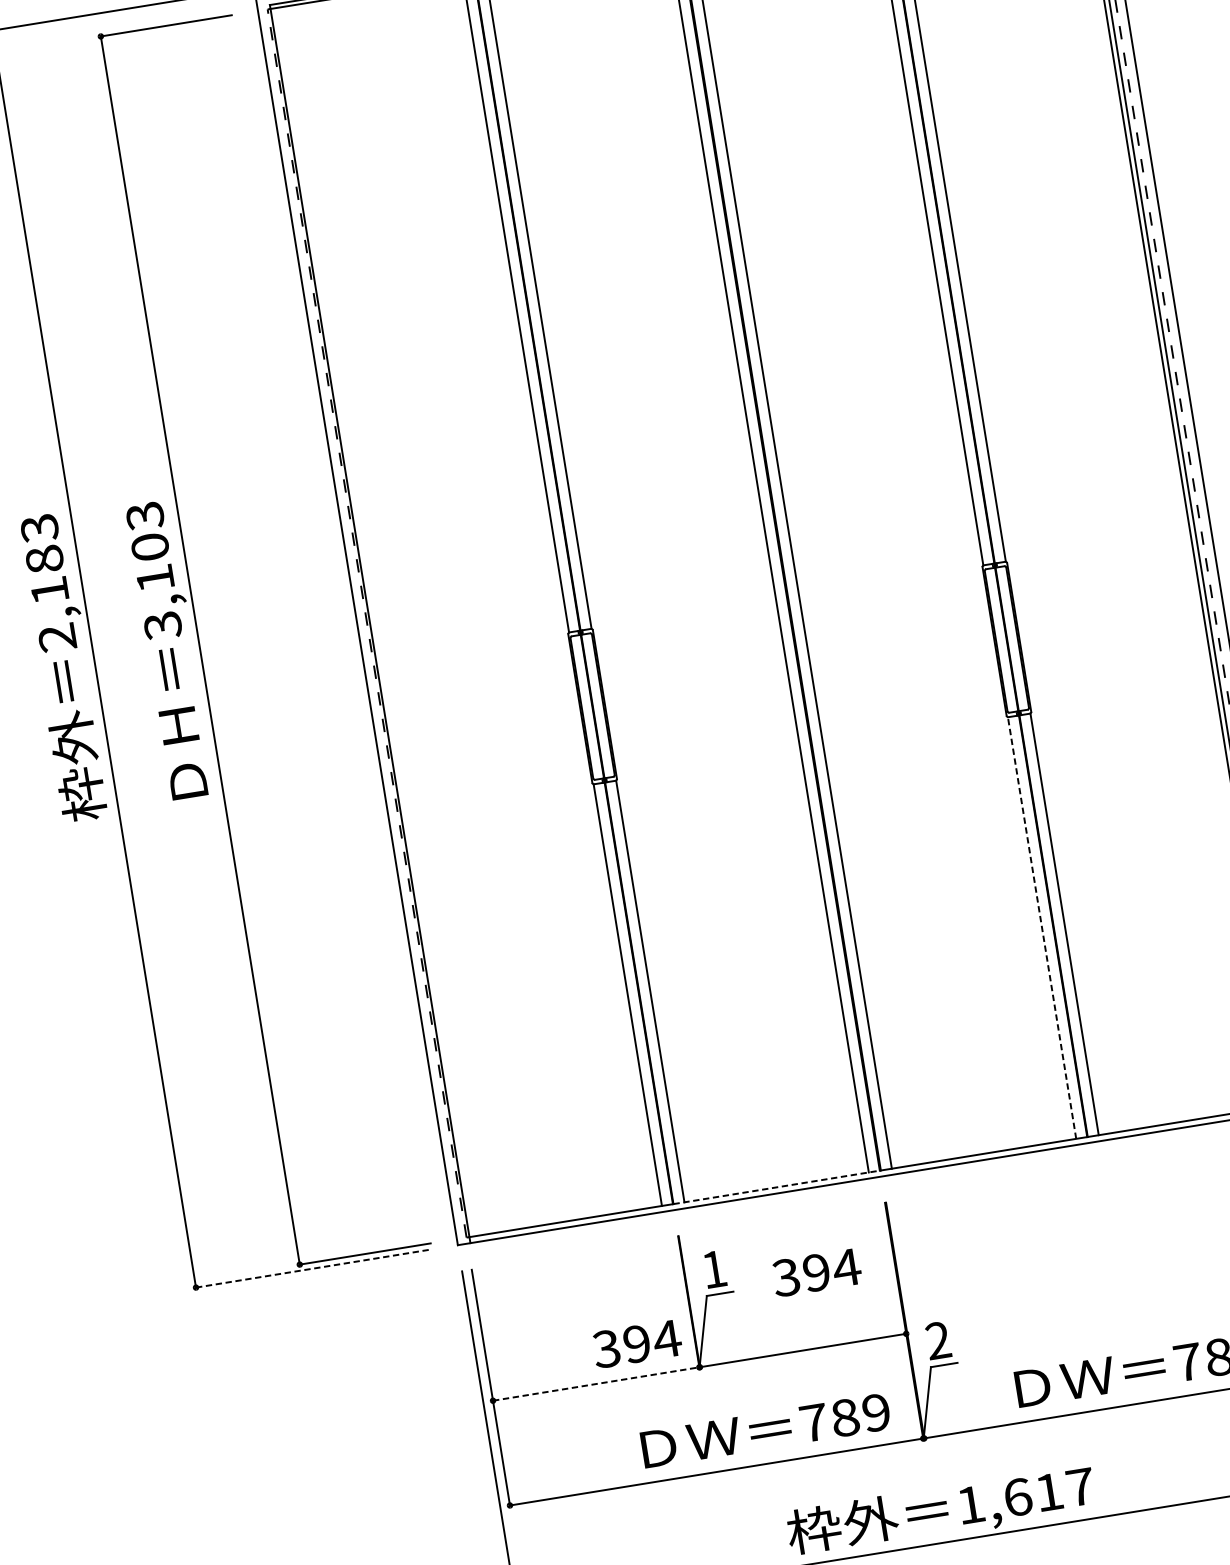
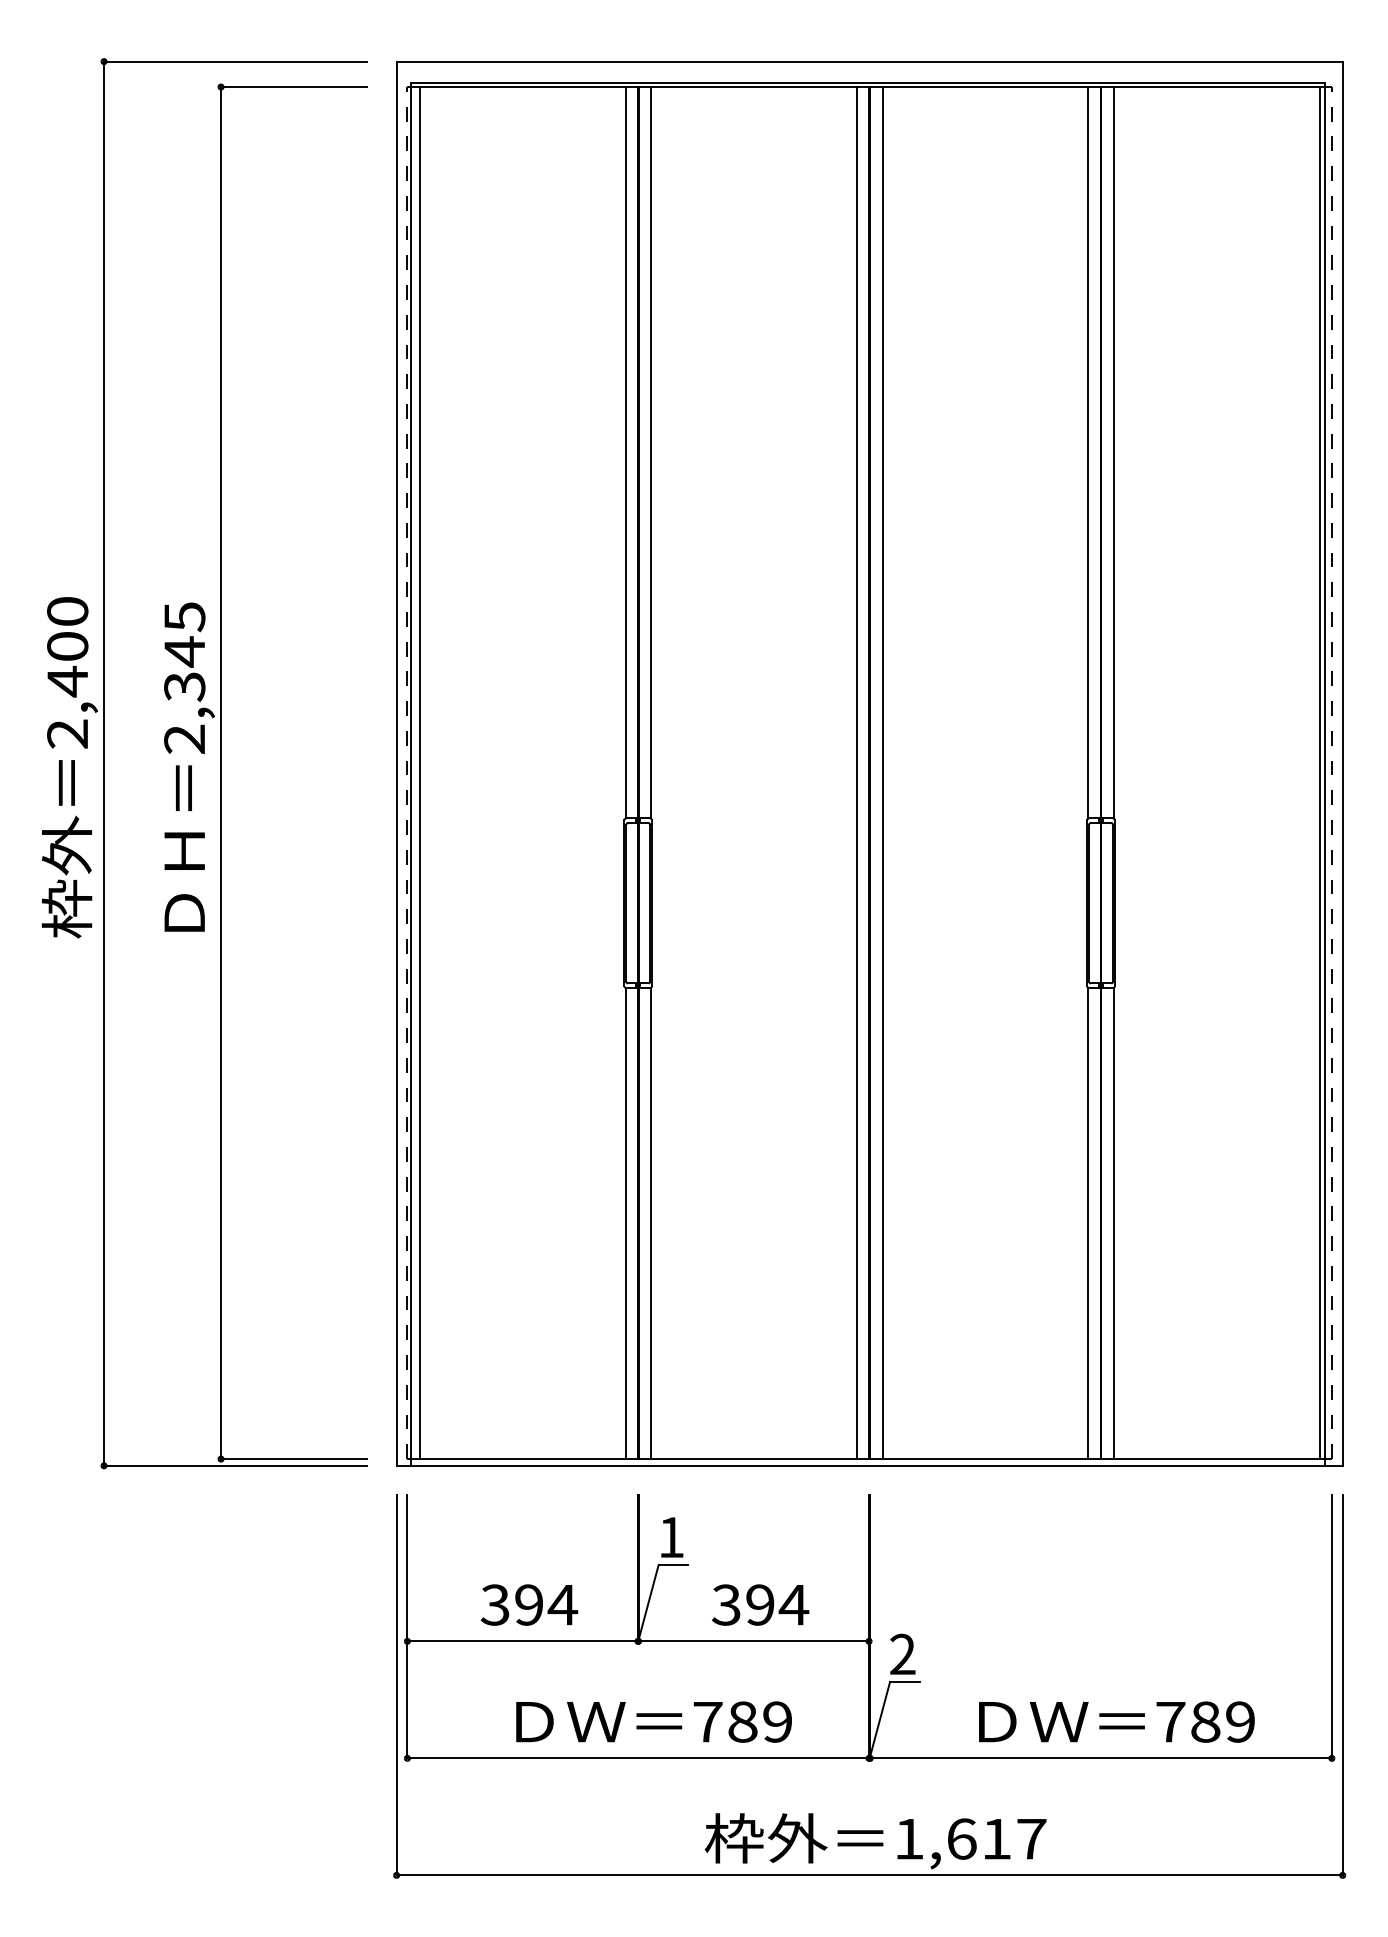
text: (44, 560) -> (67, 647), 2,183 -> 2,400
text: (153, 571) -> (184, 678), 3,103 -> 2,345
line: (378, 622) -> (419, 773), added
line: (1042, 927) -> (1088, 1223), dashed -> solid
line: (777, 1187) -> (754, 1459), dashed -> solid
line: (313, 1268) -> (235, 1465), dashed -> solid
text: (816, 1272) -> (760, 1604), moved
text: (637, 1343) -> (529, 1604), moved
line: (596, 1384) -> (523, 1641), dashed -> solid
text: (765, 1430) -> (653, 1721), moved

